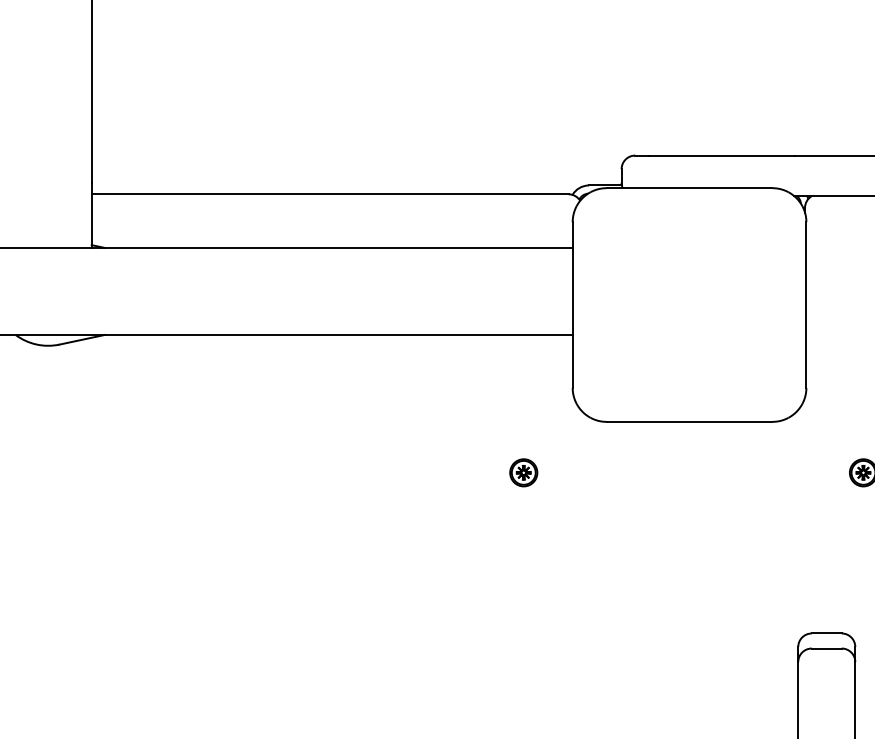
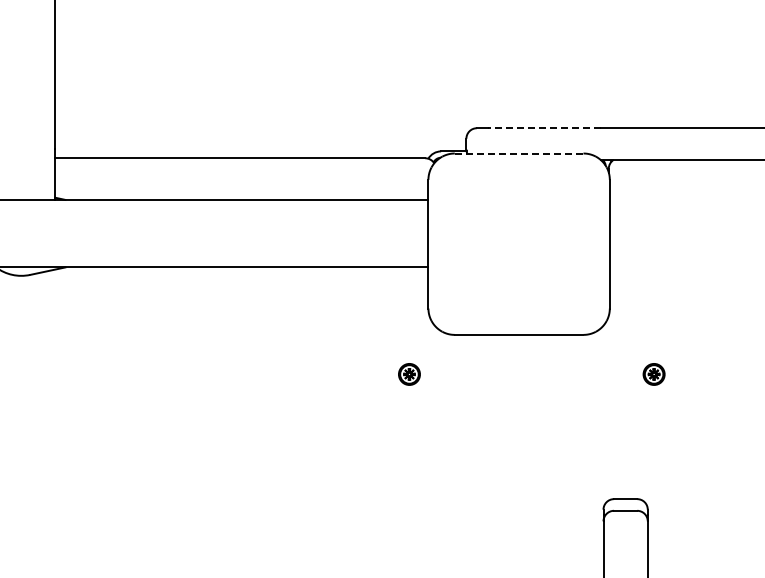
line: (722, 155) -> (544, 128), solid -> dashed
line: (688, 188) -> (518, 153), solid -> dashed
part: (523, 472) -> (409, 374), moved

